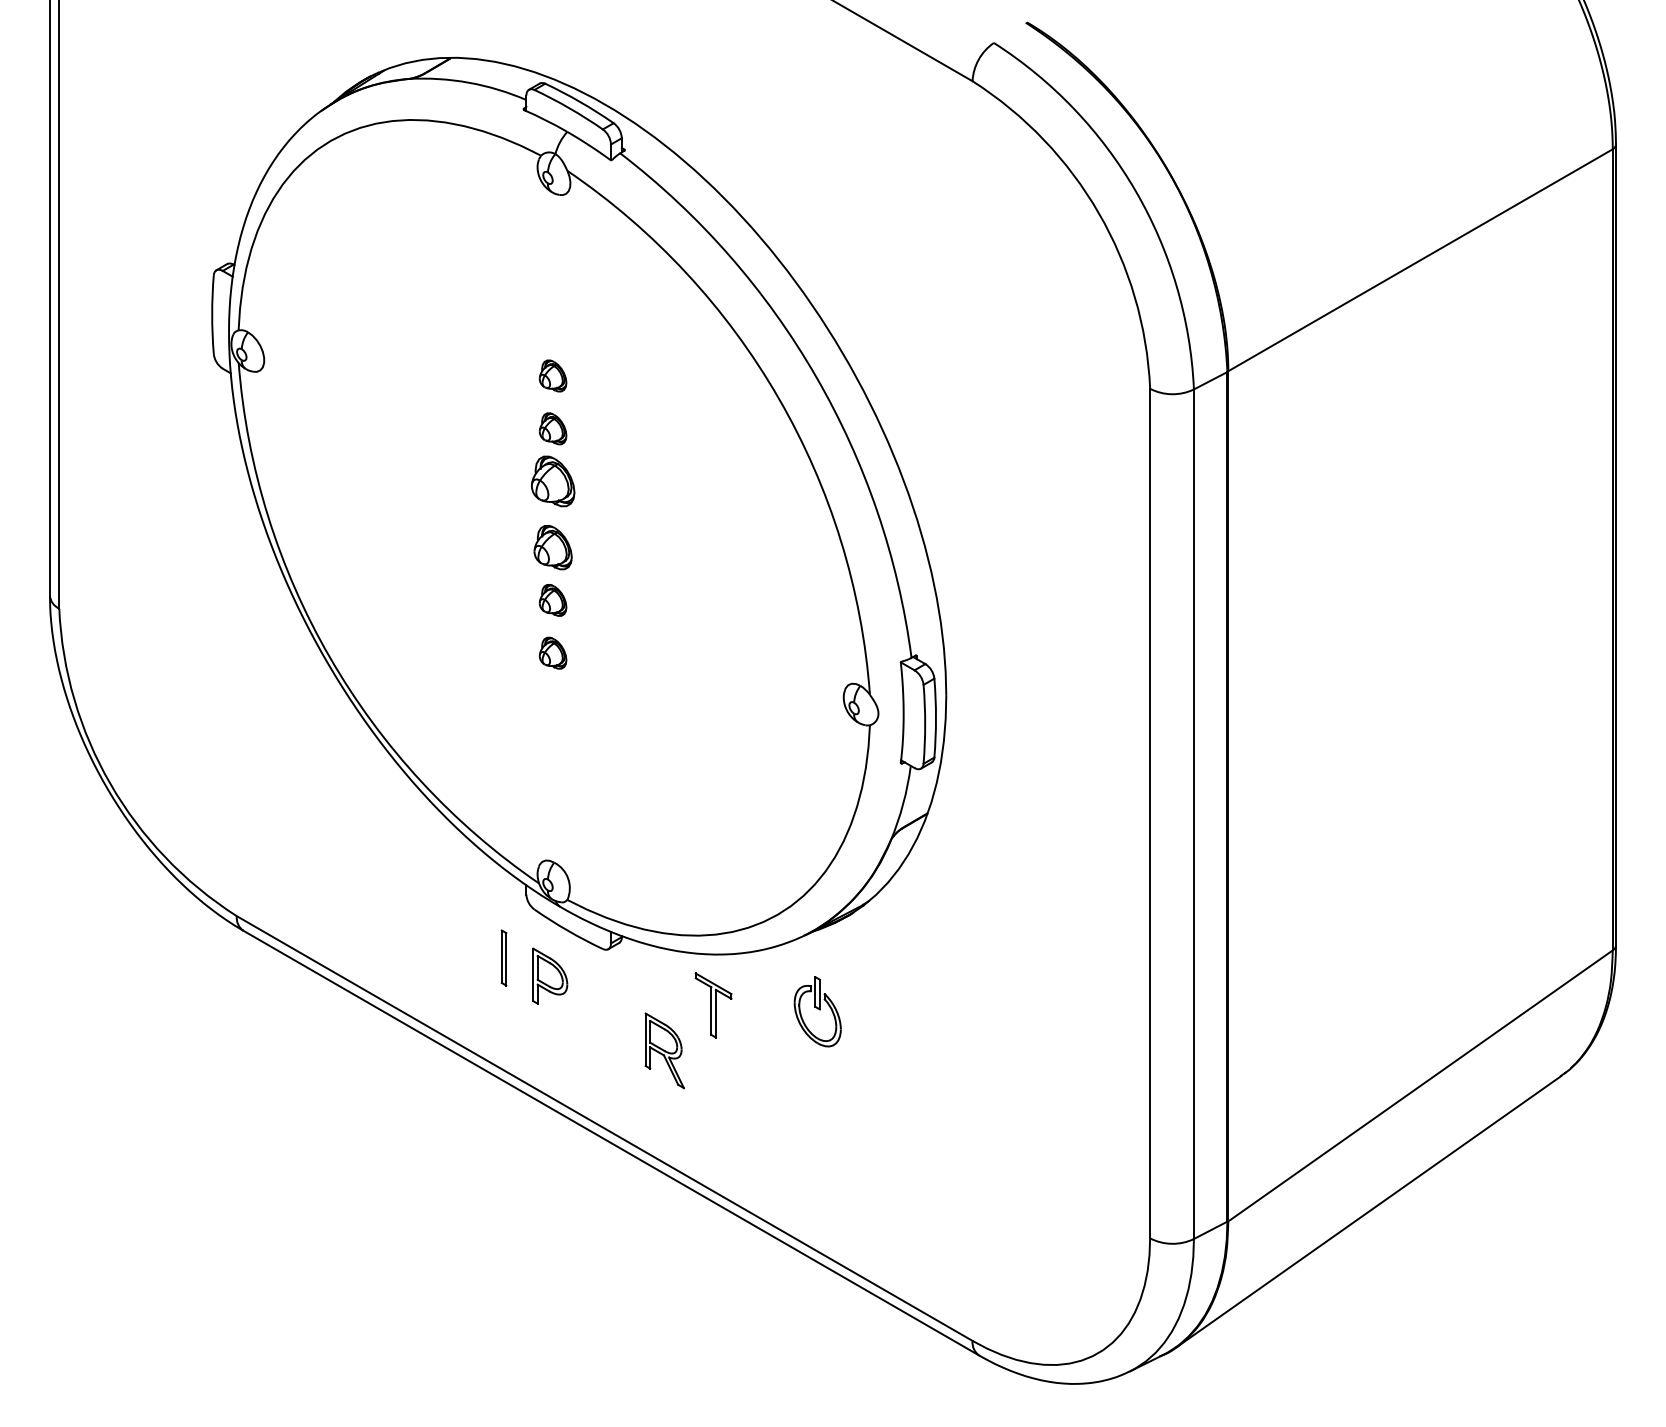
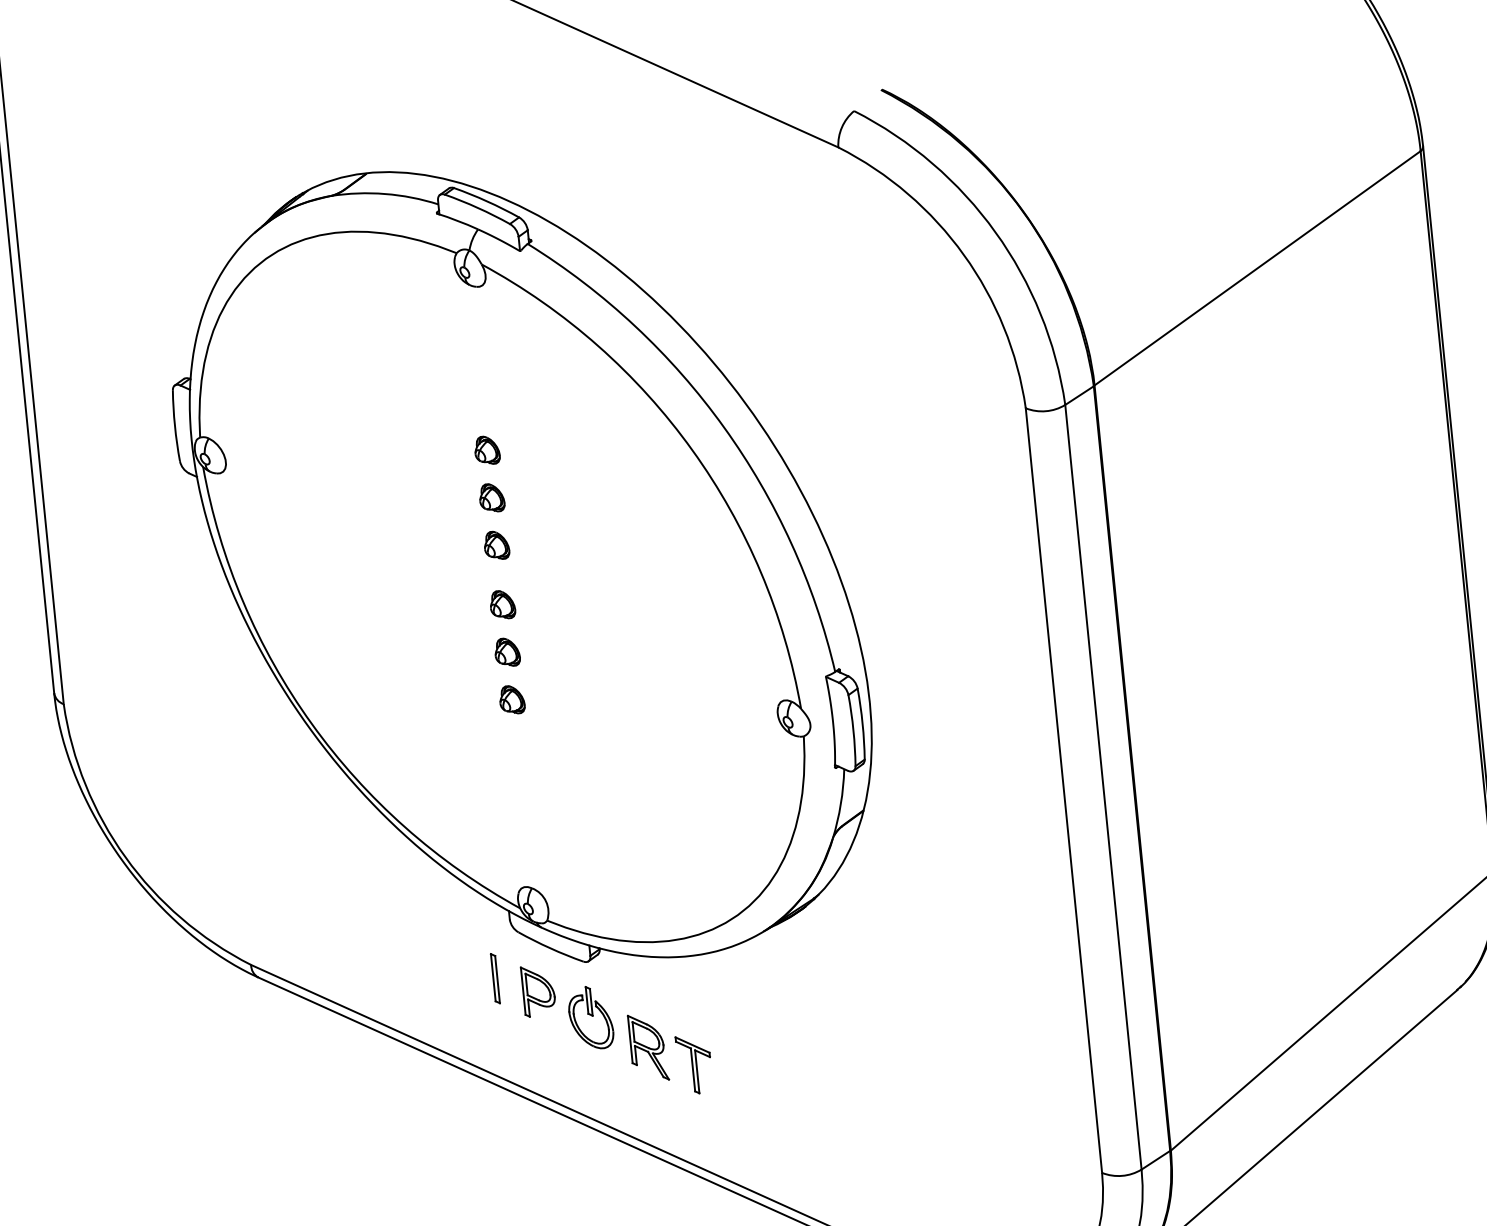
part: (552, 481) -> (496, 545), size x0.62
part: (552, 547) -> (502, 604), size x0.71
part: (713, 1005) -> (694, 1064), moved
part: (817, 1011) -> (590, 1017), moved

